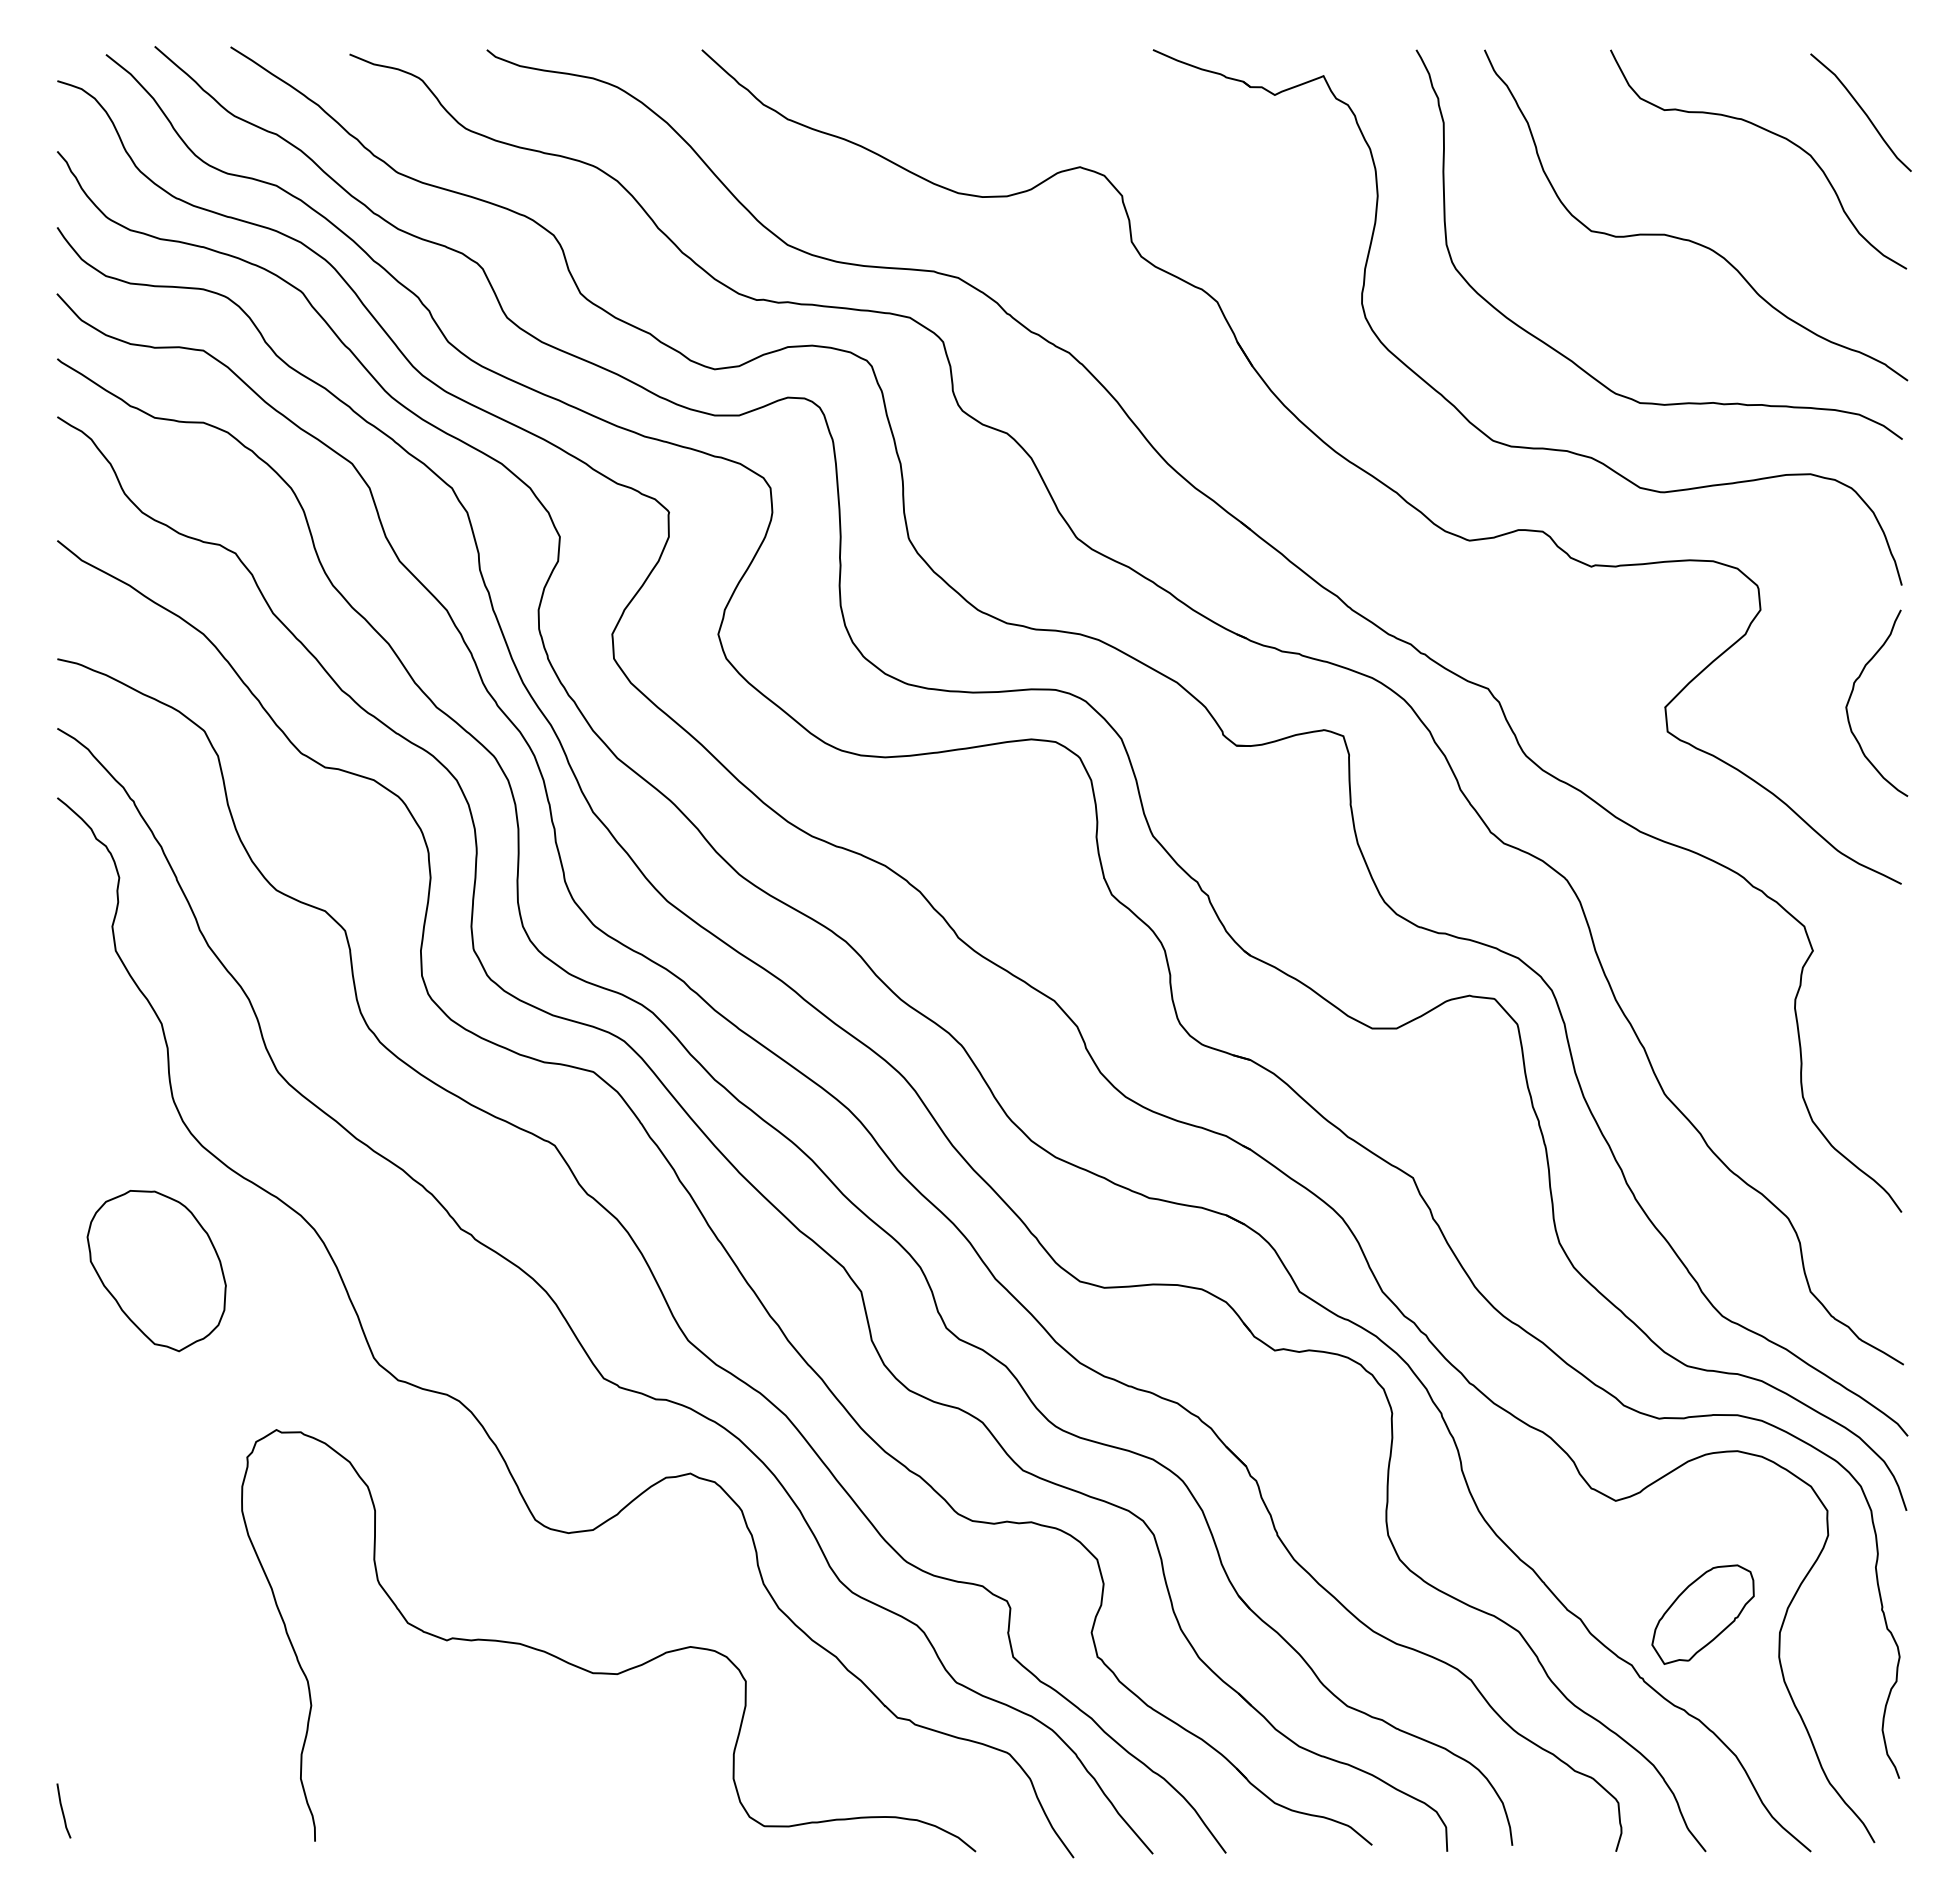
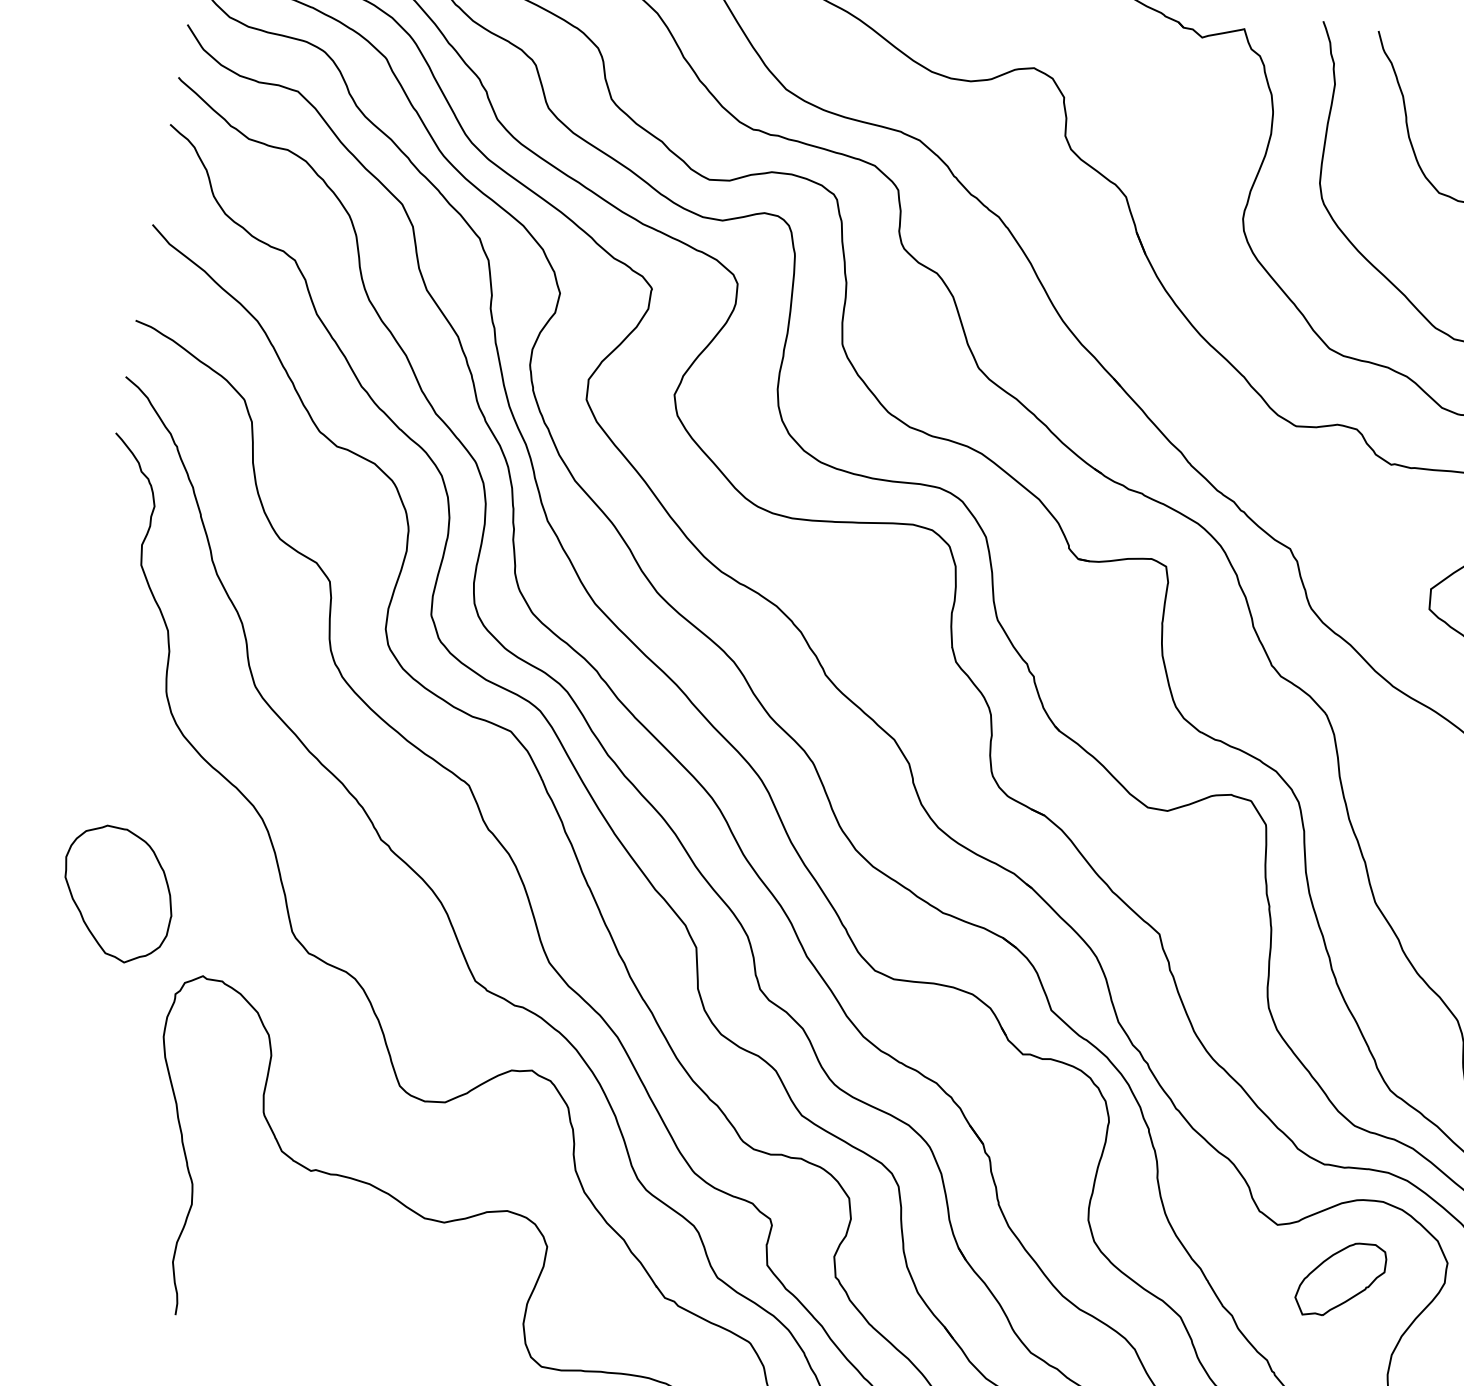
part: (156, 1271) -> (117, 894), moved
part: (1702, 1614) -> (1340, 1279), moved

